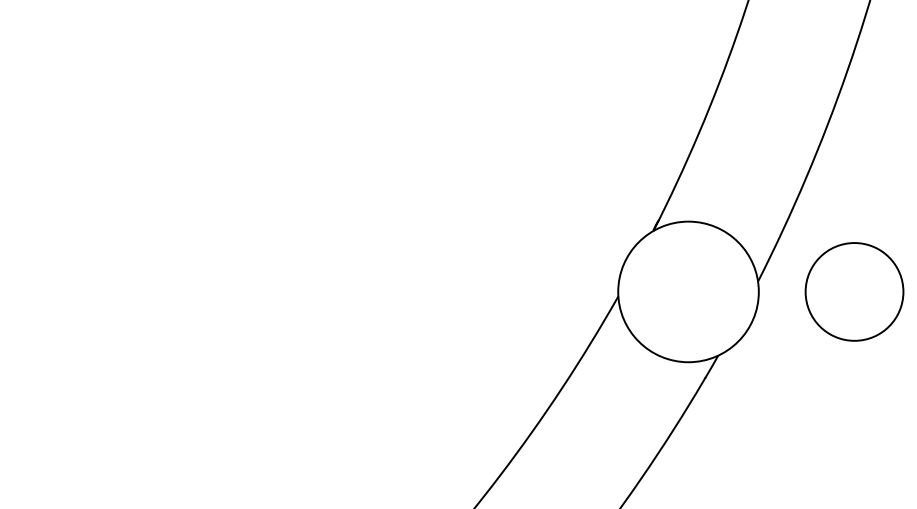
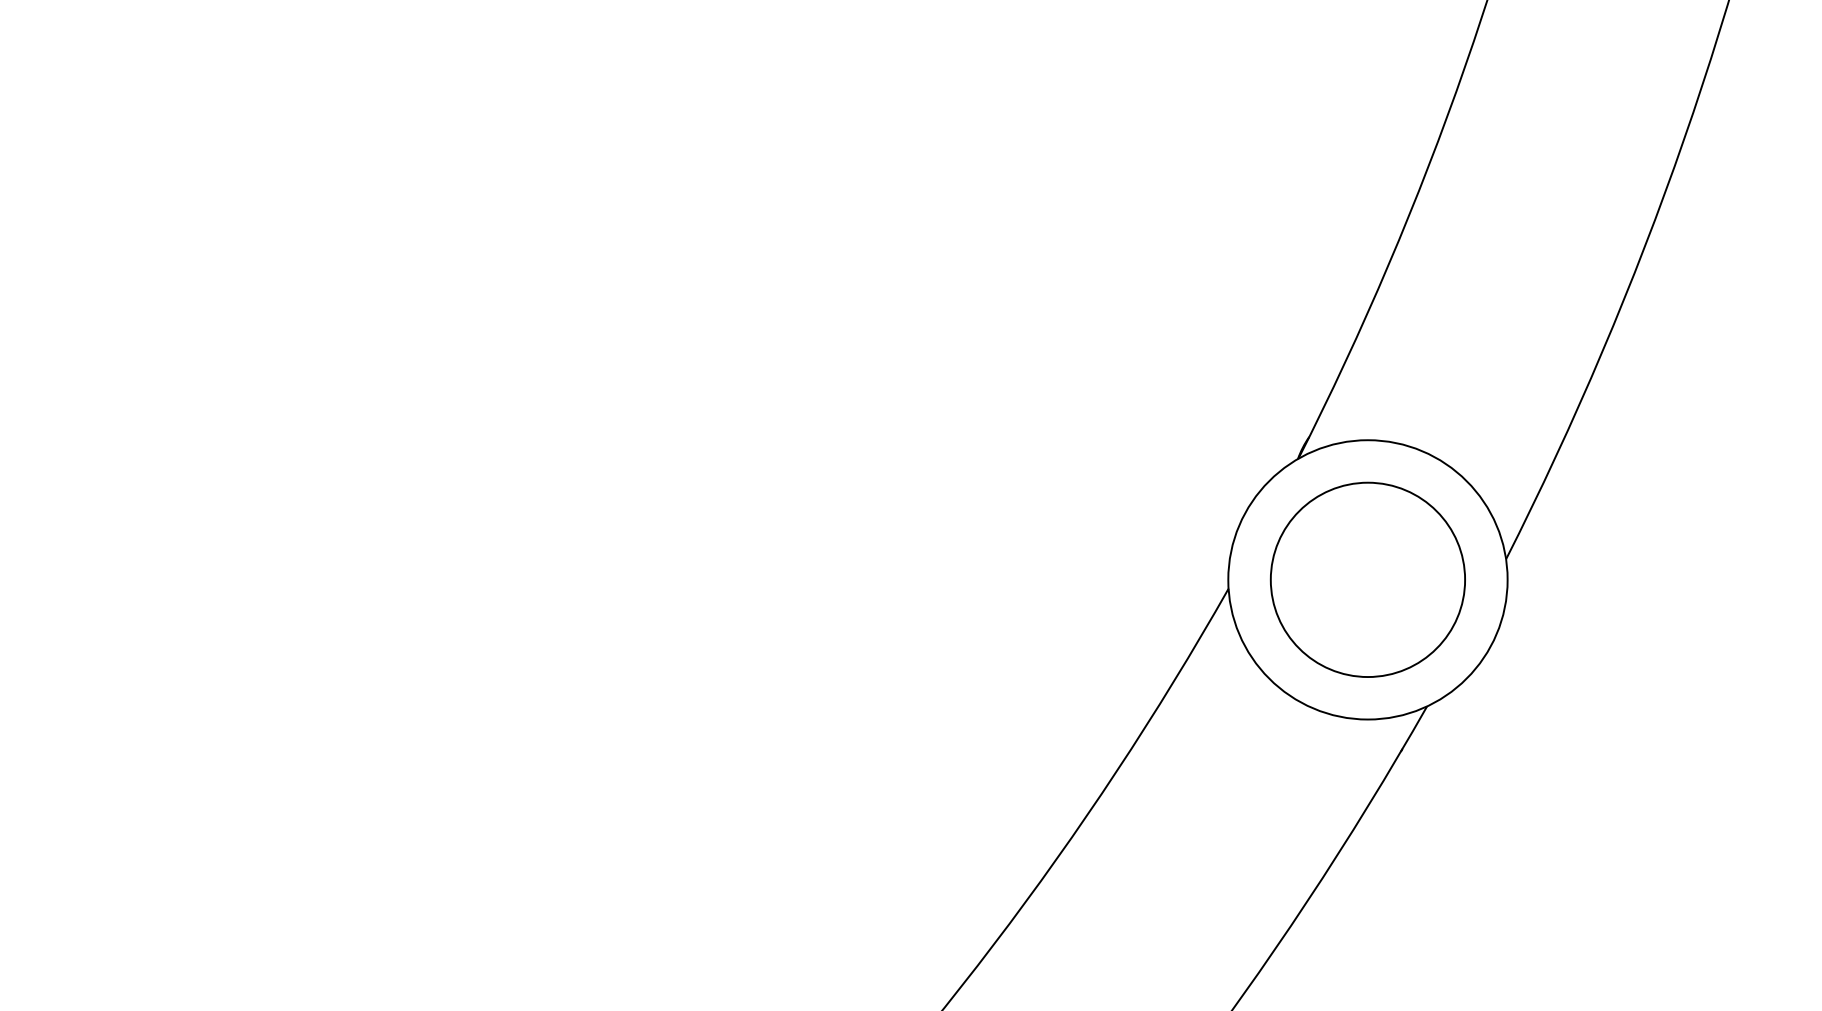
circle: (854, 291) -> (1367, 579), moved

